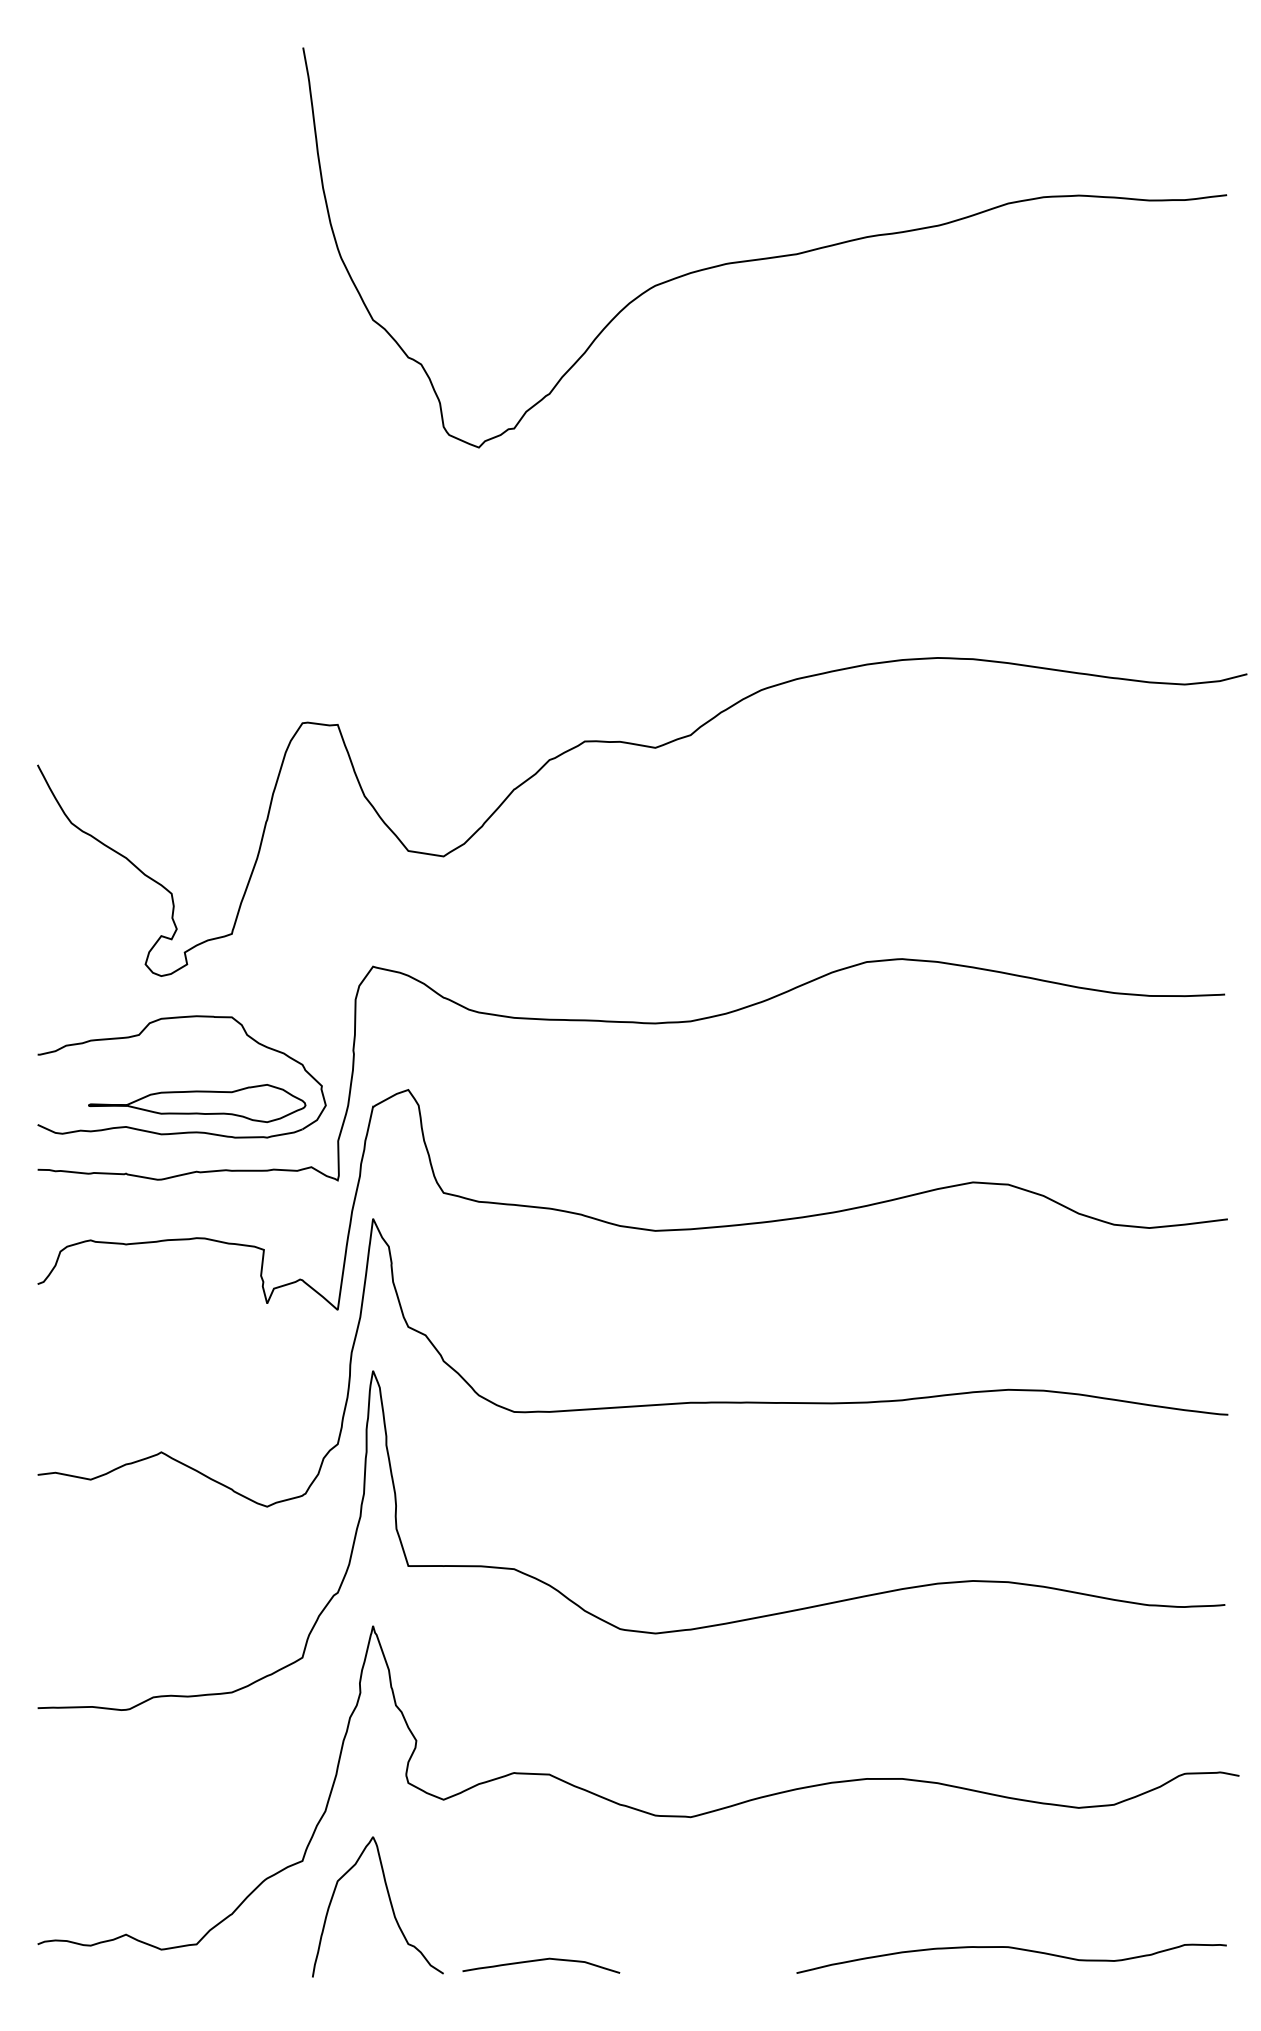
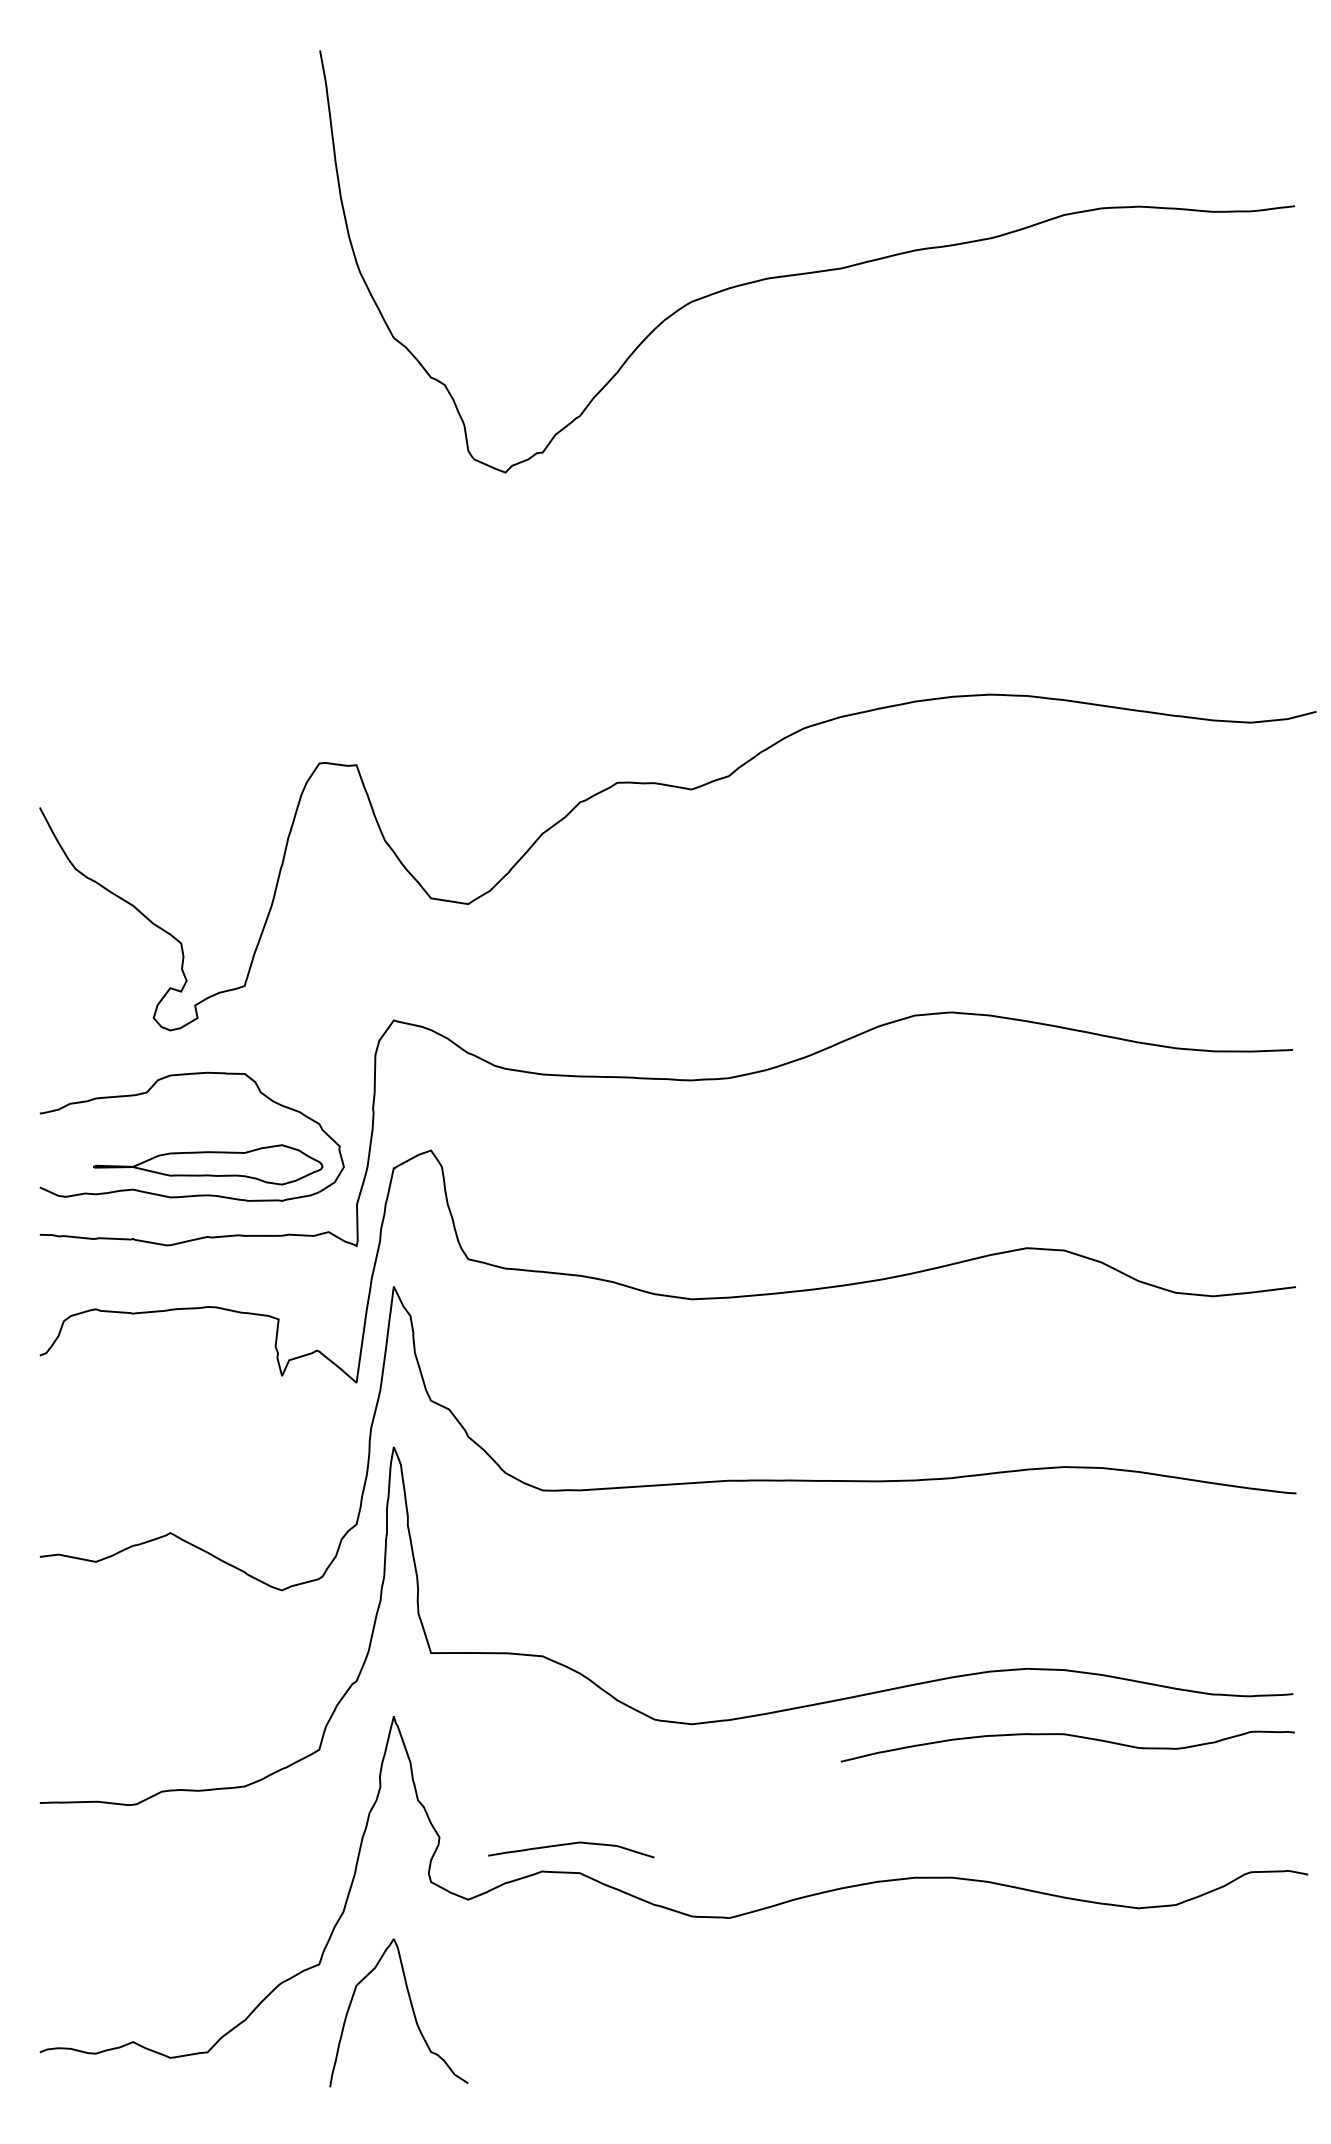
curve: (1014, 1949) -> (1070, 1736), moved
curve: (541, 1960) -> (571, 1844), moved

